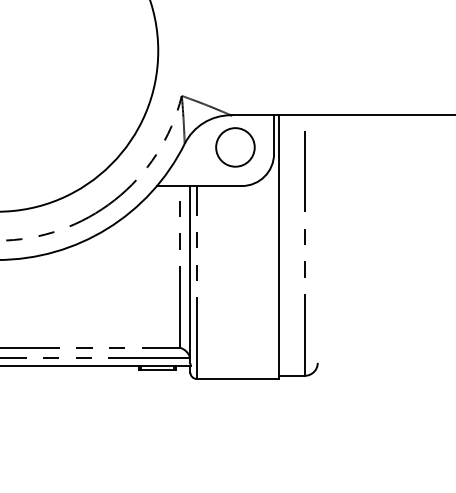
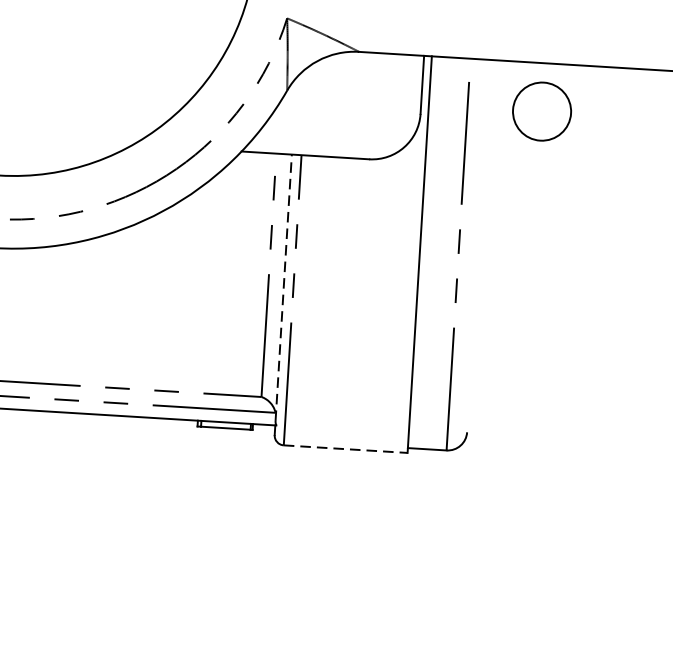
circle: (235, 147) -> (542, 111), moved
line: (190, 274) -> (283, 287), solid -> dashed
line: (238, 379) -> (346, 449), solid -> dashed

